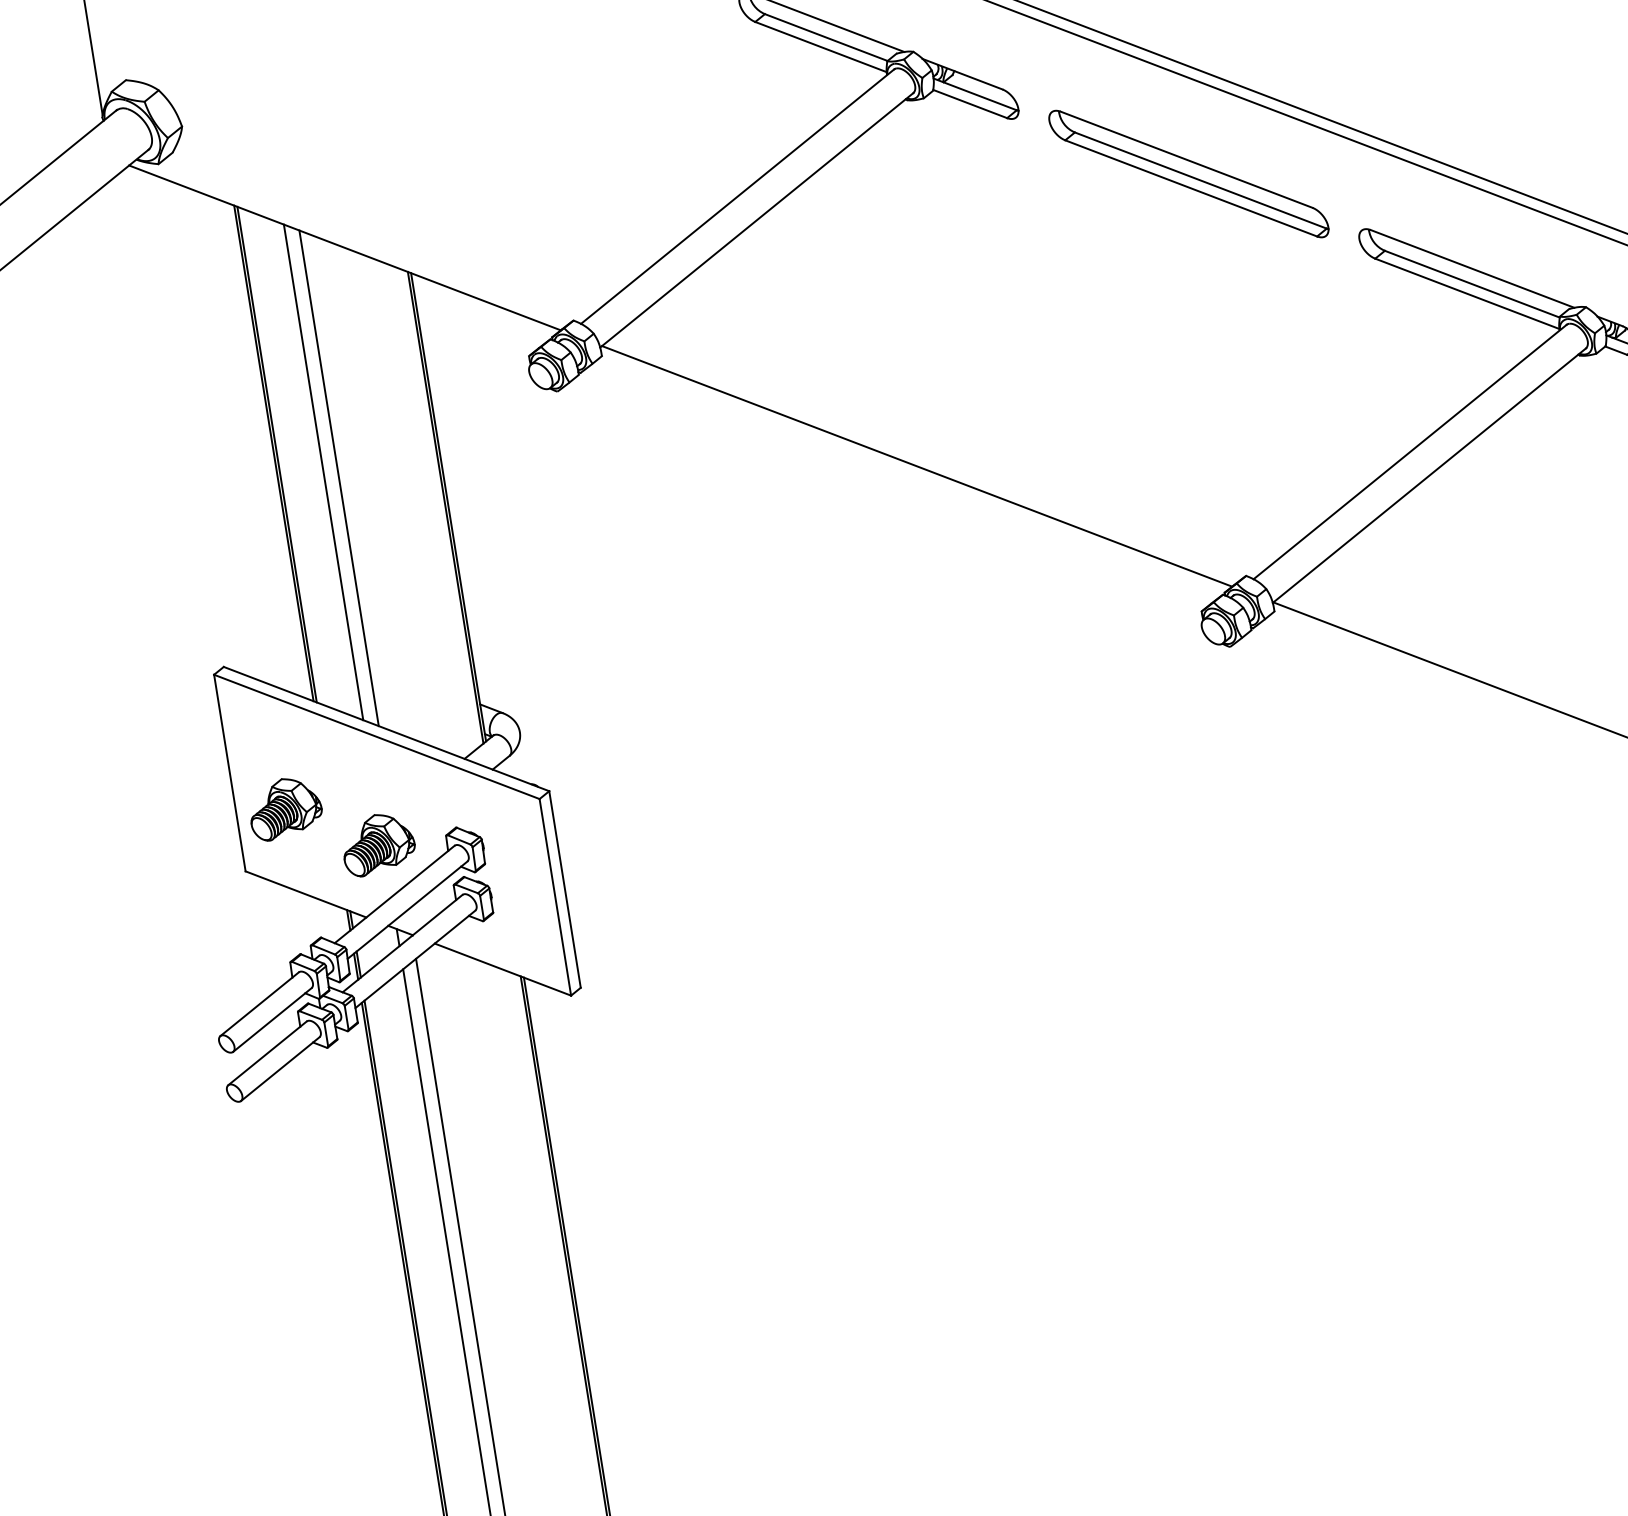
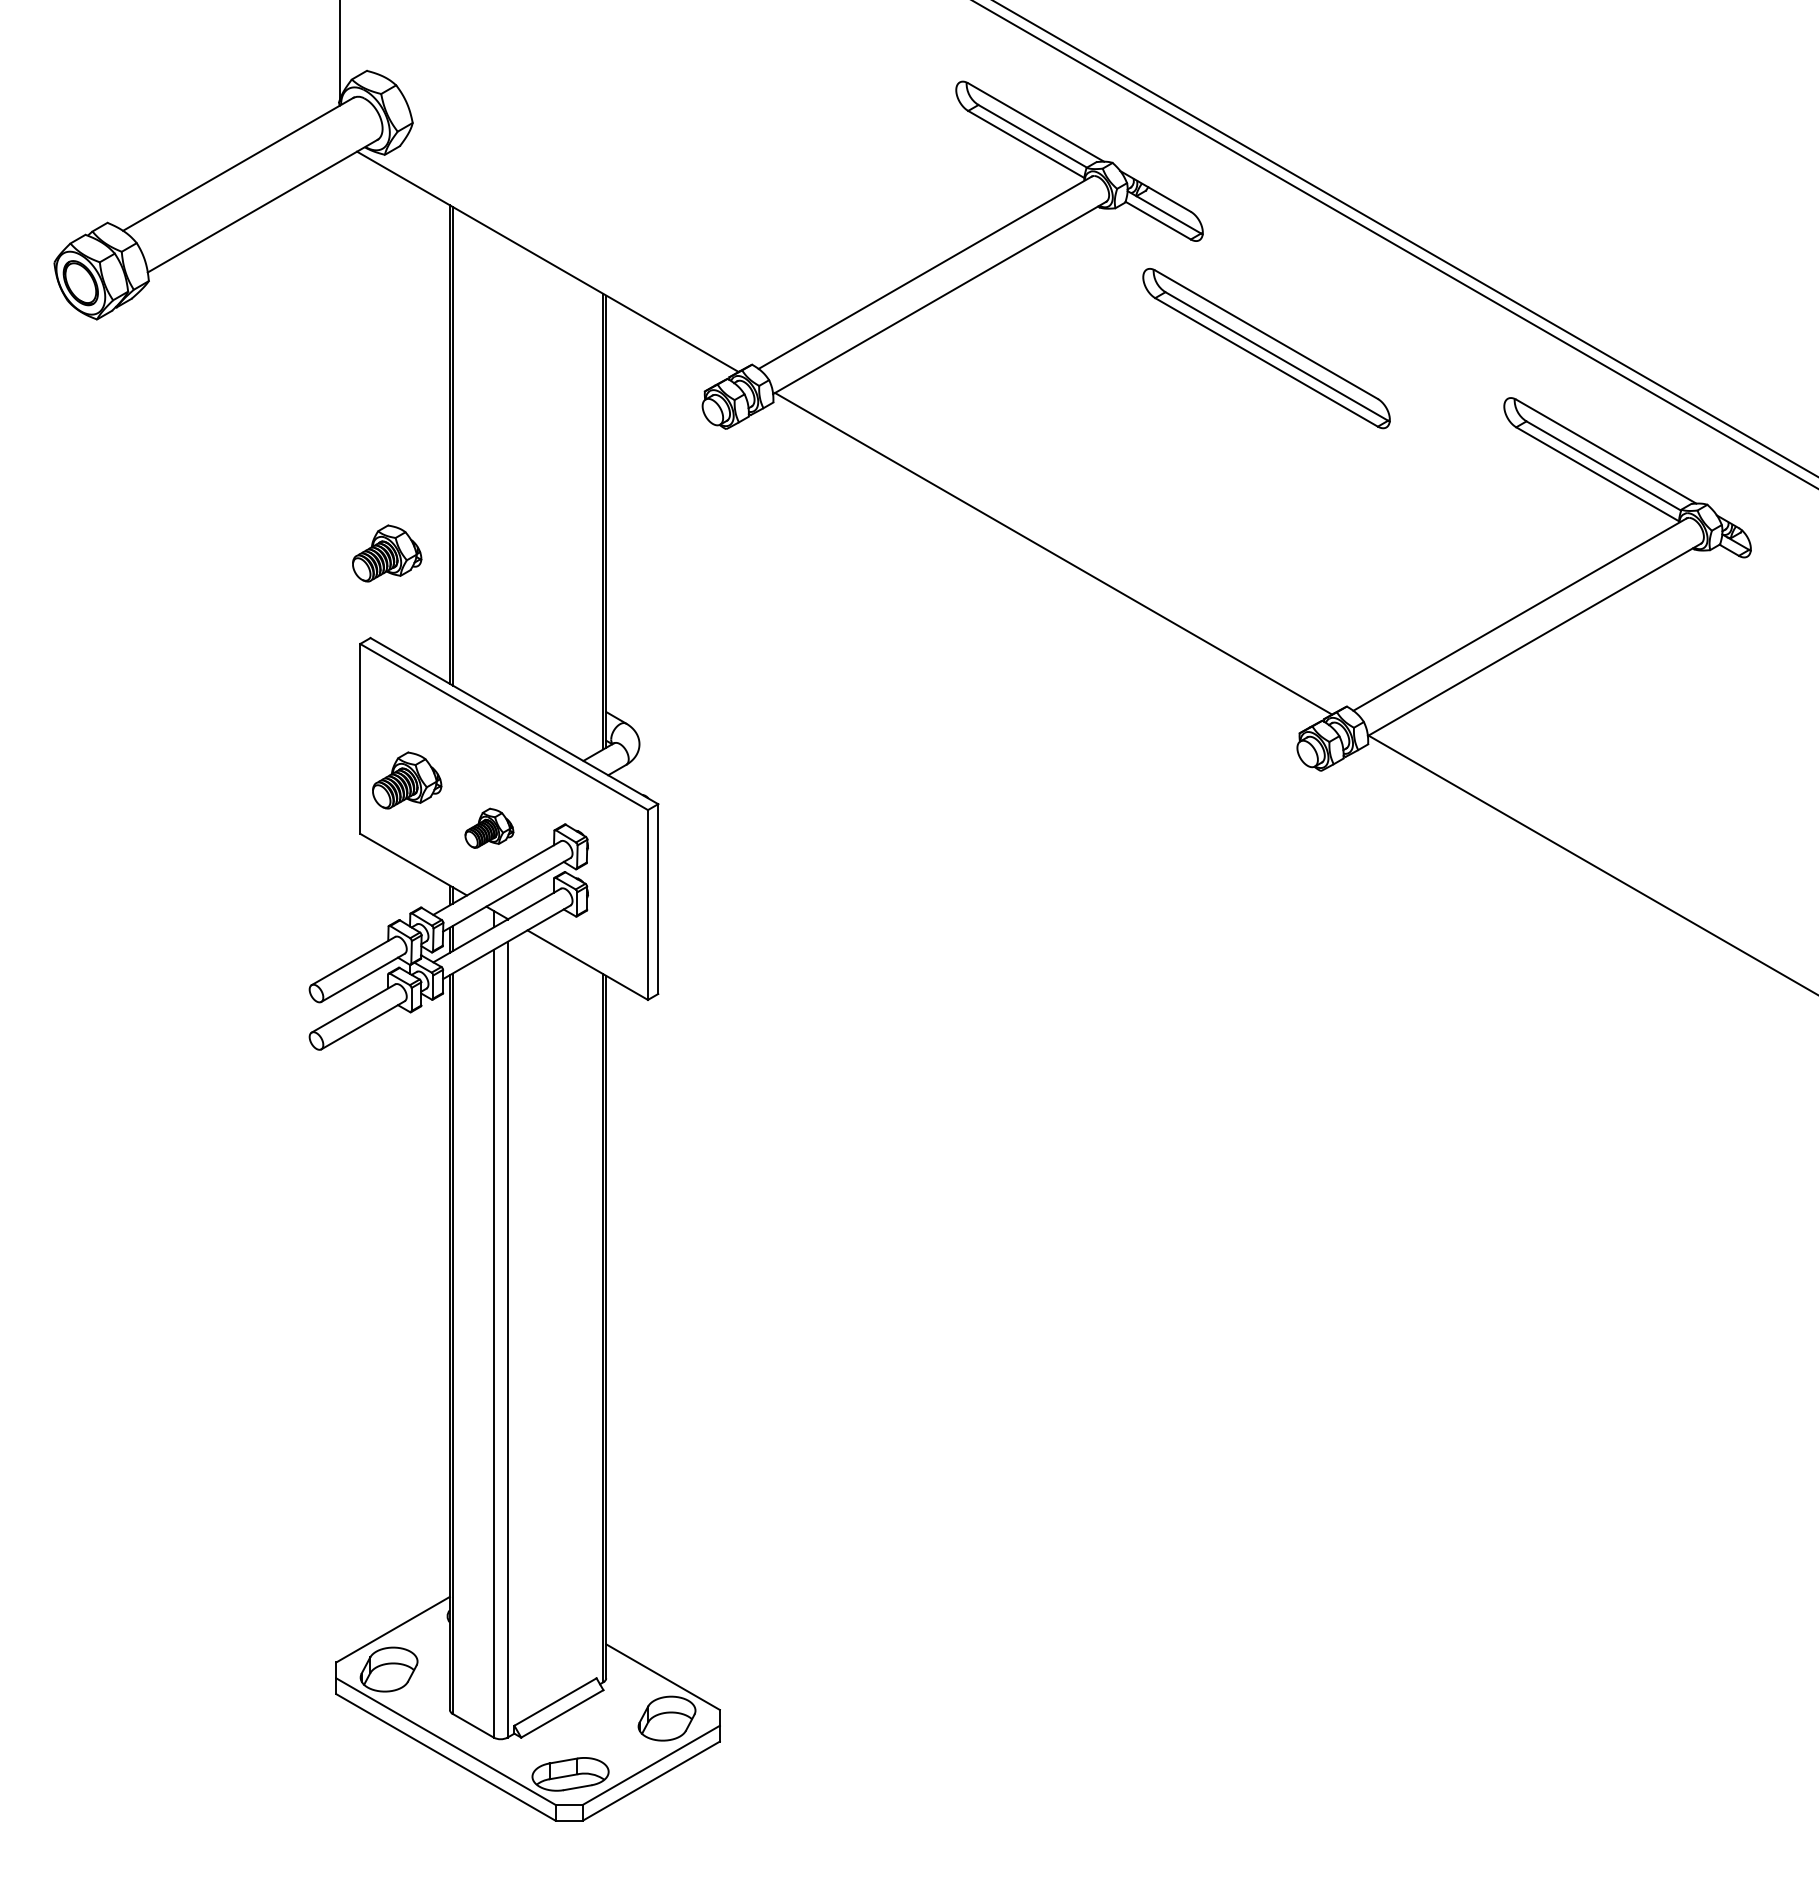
part: (1188, 174) -> (1266, 348), moved
line: (323, 471) -> (493, 469), removed
line: (338, 477) -> (507, 477), removed
part: (227, 576) -> (387, 553), added
part: (378, 844) -> (489, 828), size x0.7

